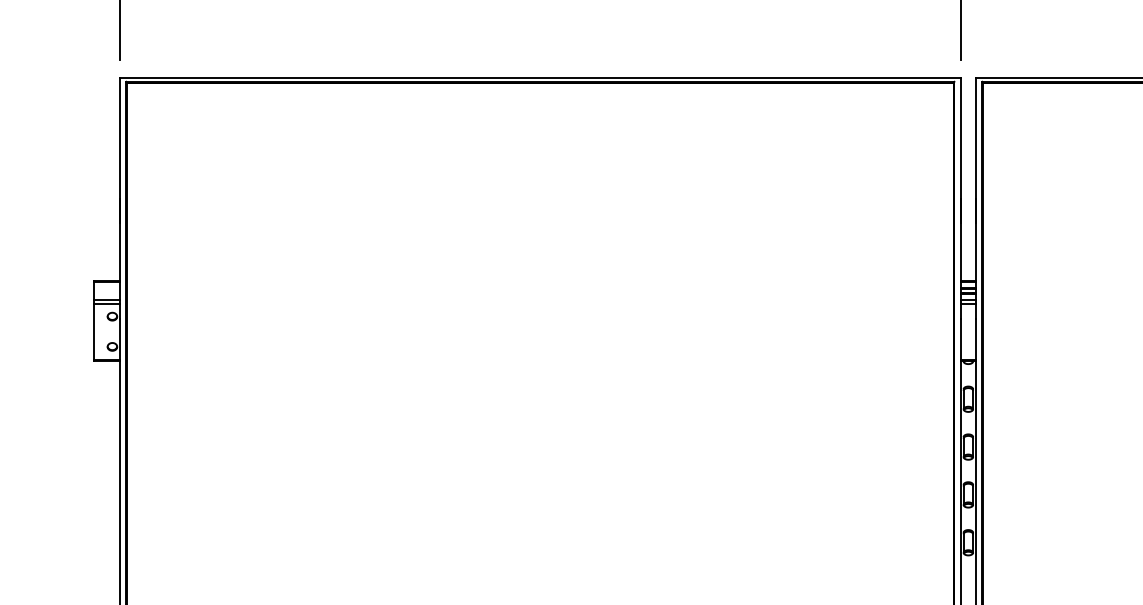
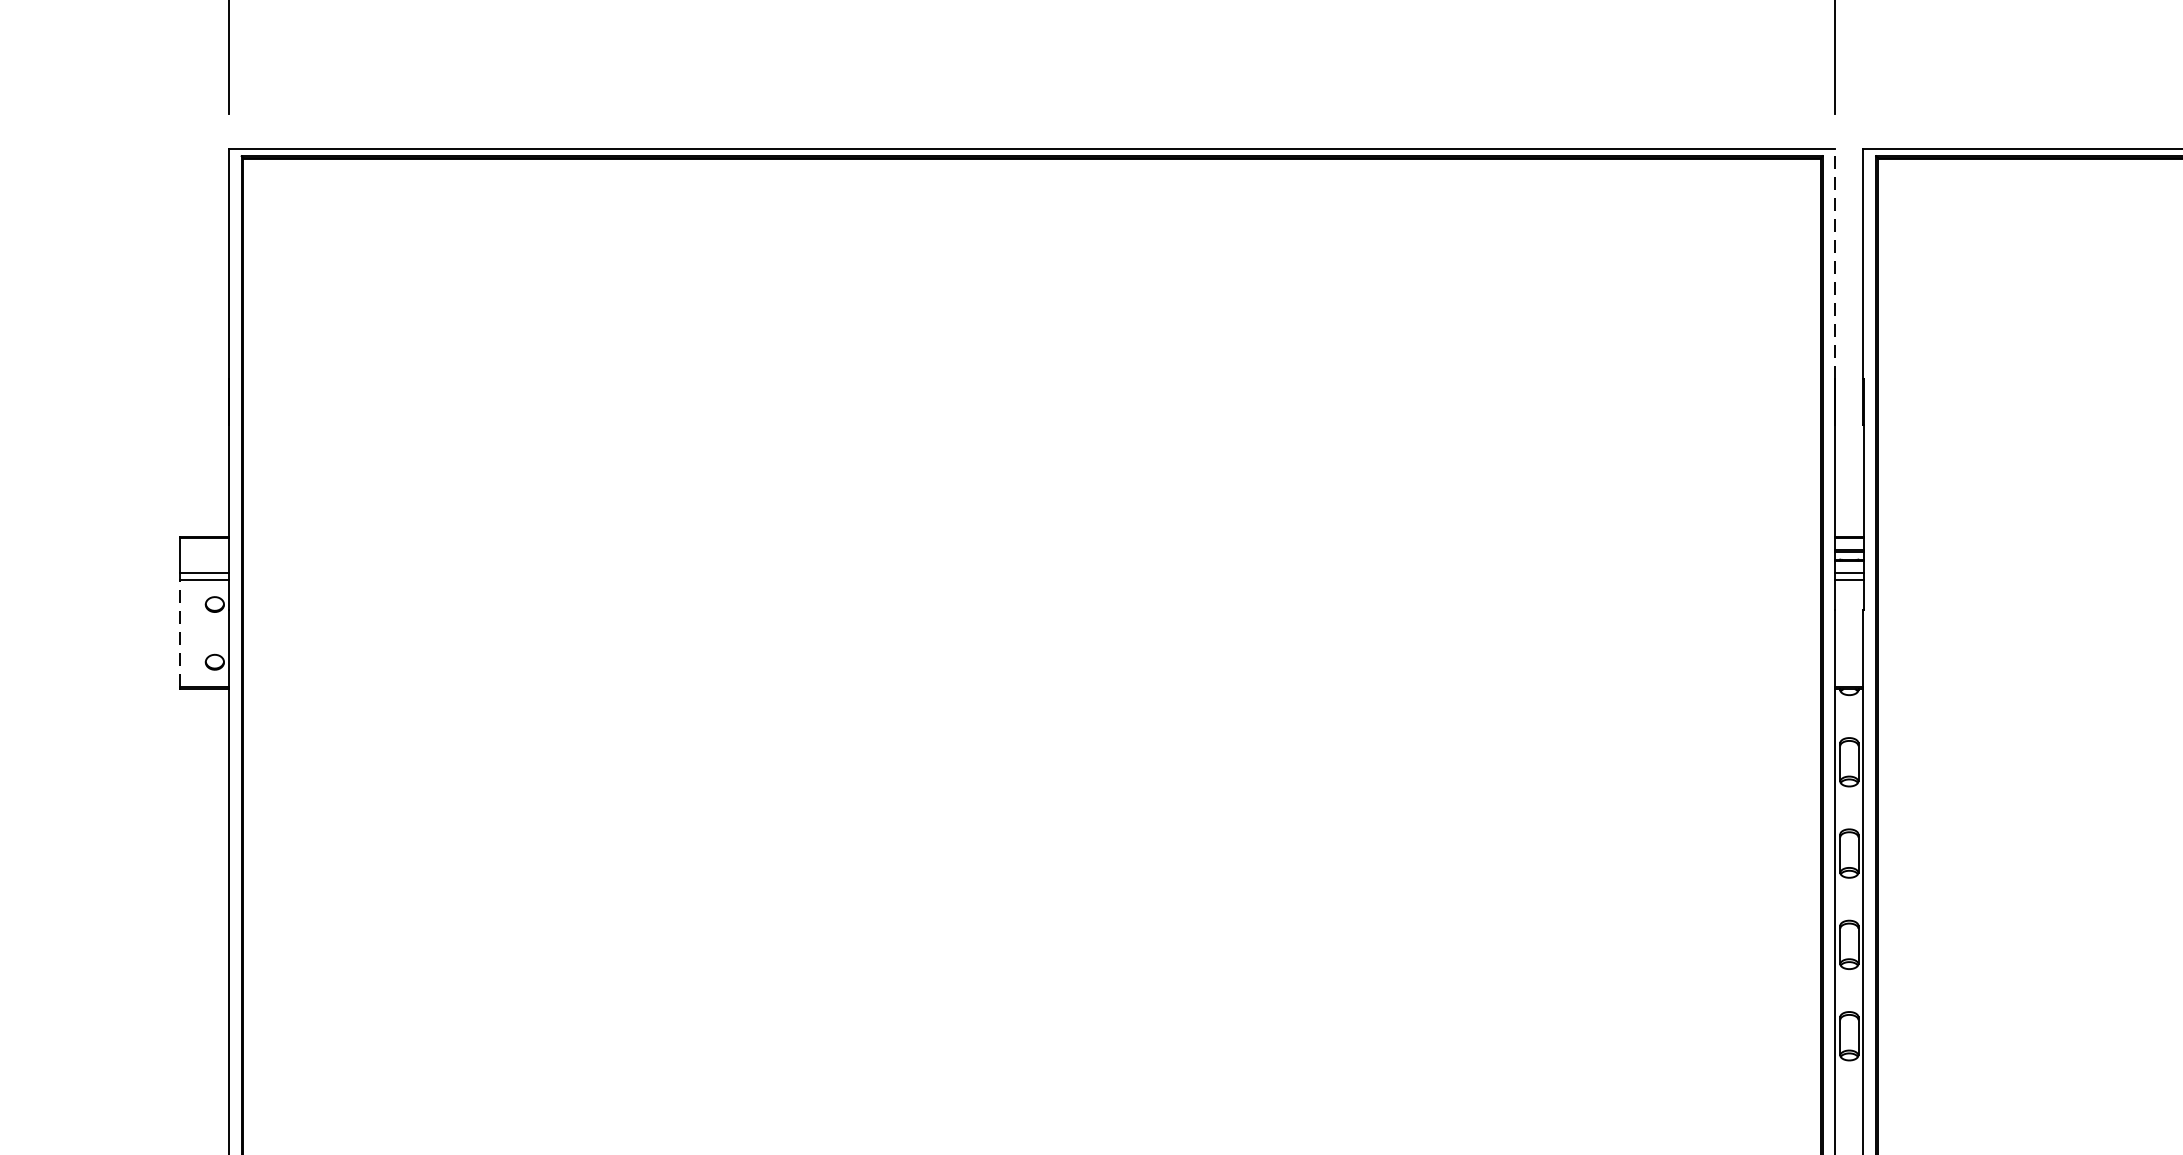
line: (961, 137) -> (1836, 262), solid -> dashed
line: (93, 331) -> (178, 632), solid -> dashed

